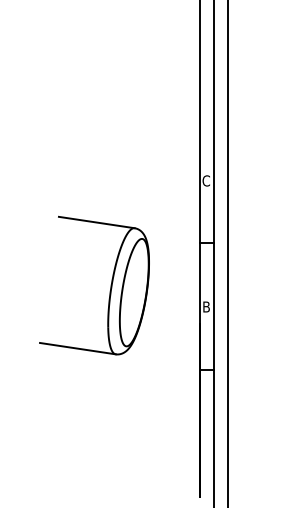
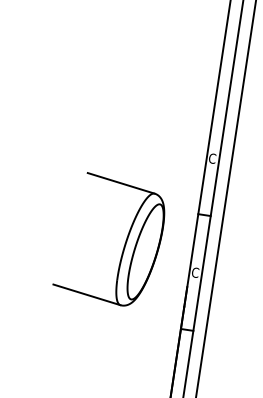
part: (110, 285) -> (125, 242), moved
text: (206, 306) -> (195, 272), B -> C

